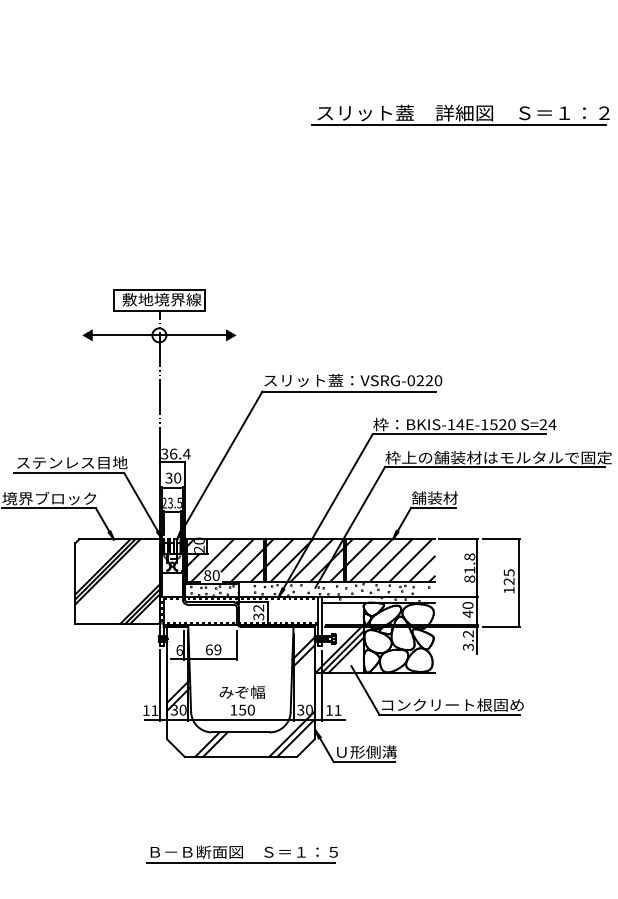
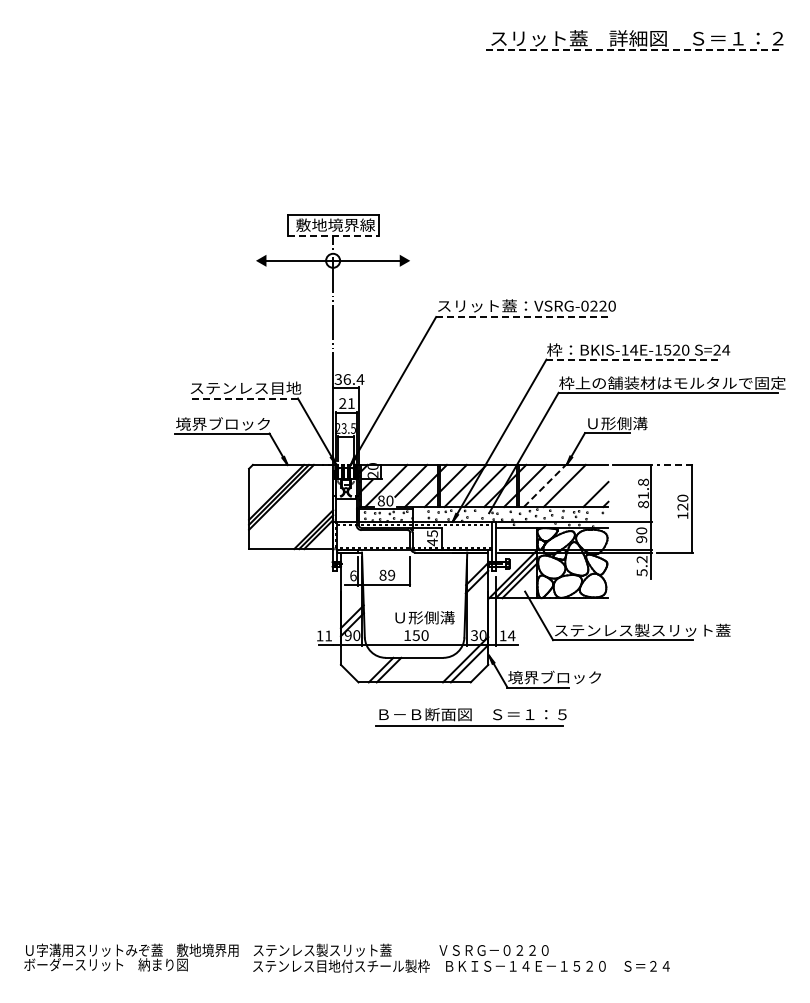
line: (458, 125) -> (632, 50), solid -> dashed
line: (159, 311) -> (333, 236), solid -> dashed
line: (349, 392) -> (523, 317), solid -> dashed
line: (459, 434) -> (633, 359), solid -> dashed
line: (68, 473) -> (242, 398), solid -> dashed
text: (172, 478) -> (346, 403), 30 -> 21
text: (442, 498) -> (616, 423), 舗装材 -> Ｕ形側溝
line: (500, 539) -> (674, 464), solid -> dashed
line: (370, 560) -> (544, 485), solid -> dashed
line: (410, 560) -> (584, 485), removed
text: (508, 572) -> (682, 497), 125 -> 120
text: (258, 613) -> (432, 538), 32 -> 45
text: (467, 614) -> (641, 539), 40 -> 90
text: (467, 647) -> (641, 572), 3.2 -> 5.2
text: (208, 649) -> (382, 574), 69 -> 89
line: (159, 685) -> (333, 610), removed
text: (249, 692) -> (423, 617), みぞ幅 -> Ｕ形側溝
text: (468, 705) -> (642, 630), コンクリート根固め -> ステンレス製スリット蓋
text: (173, 710) -> (347, 635), 30 -> 90
text: (337, 710) -> (511, 635), 11 -> 14
text: (380, 752) -> (554, 677), Ｕ形側溝 -> 境界ブロック
part: (241, 855) -> (470, 717), moved

